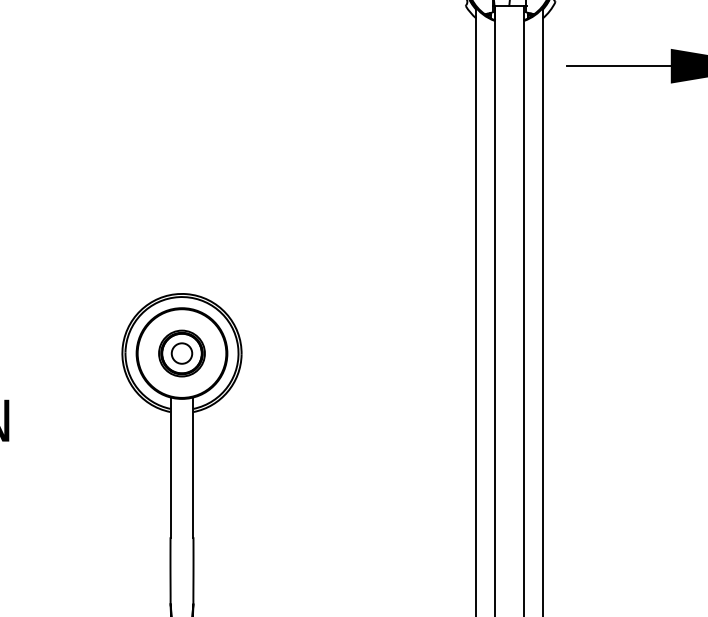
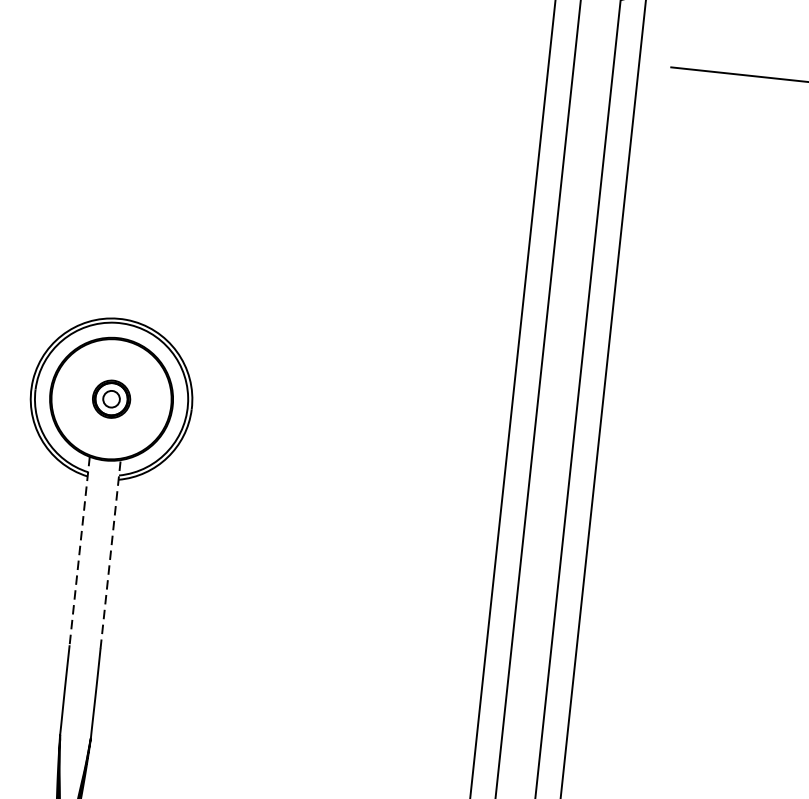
part: (181, 353) -> (110, 399), size x0.6
line: (193, 467) -> (110, 554), solid -> dashed
line: (170, 468) -> (79, 552), solid -> dashed

